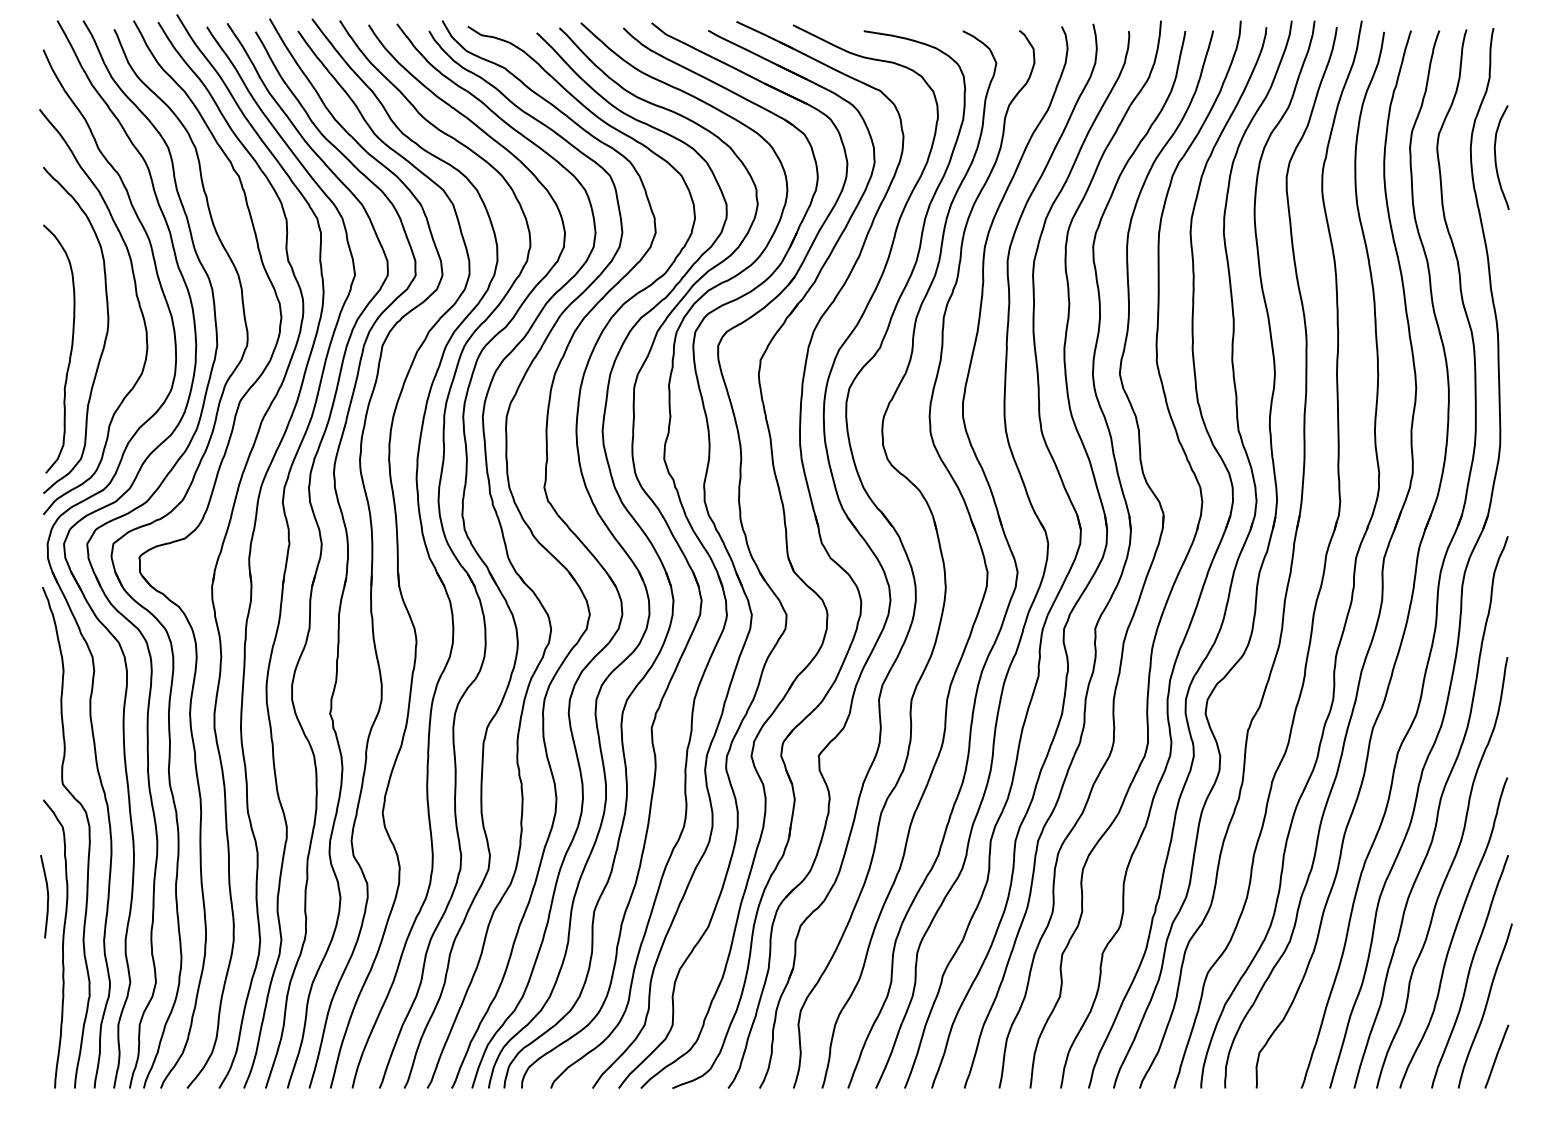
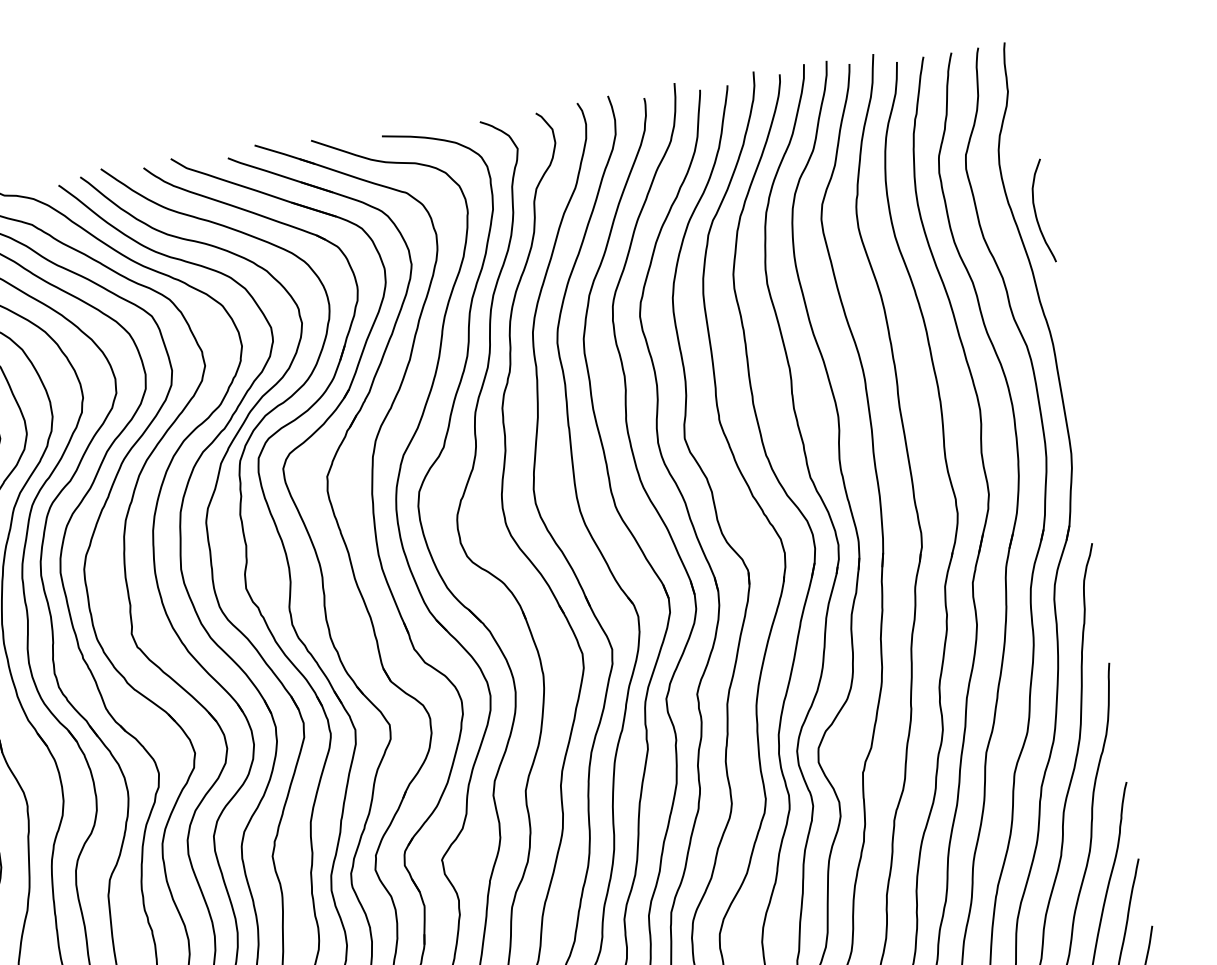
curve: (1496, 157) -> (1036, 212), moved

